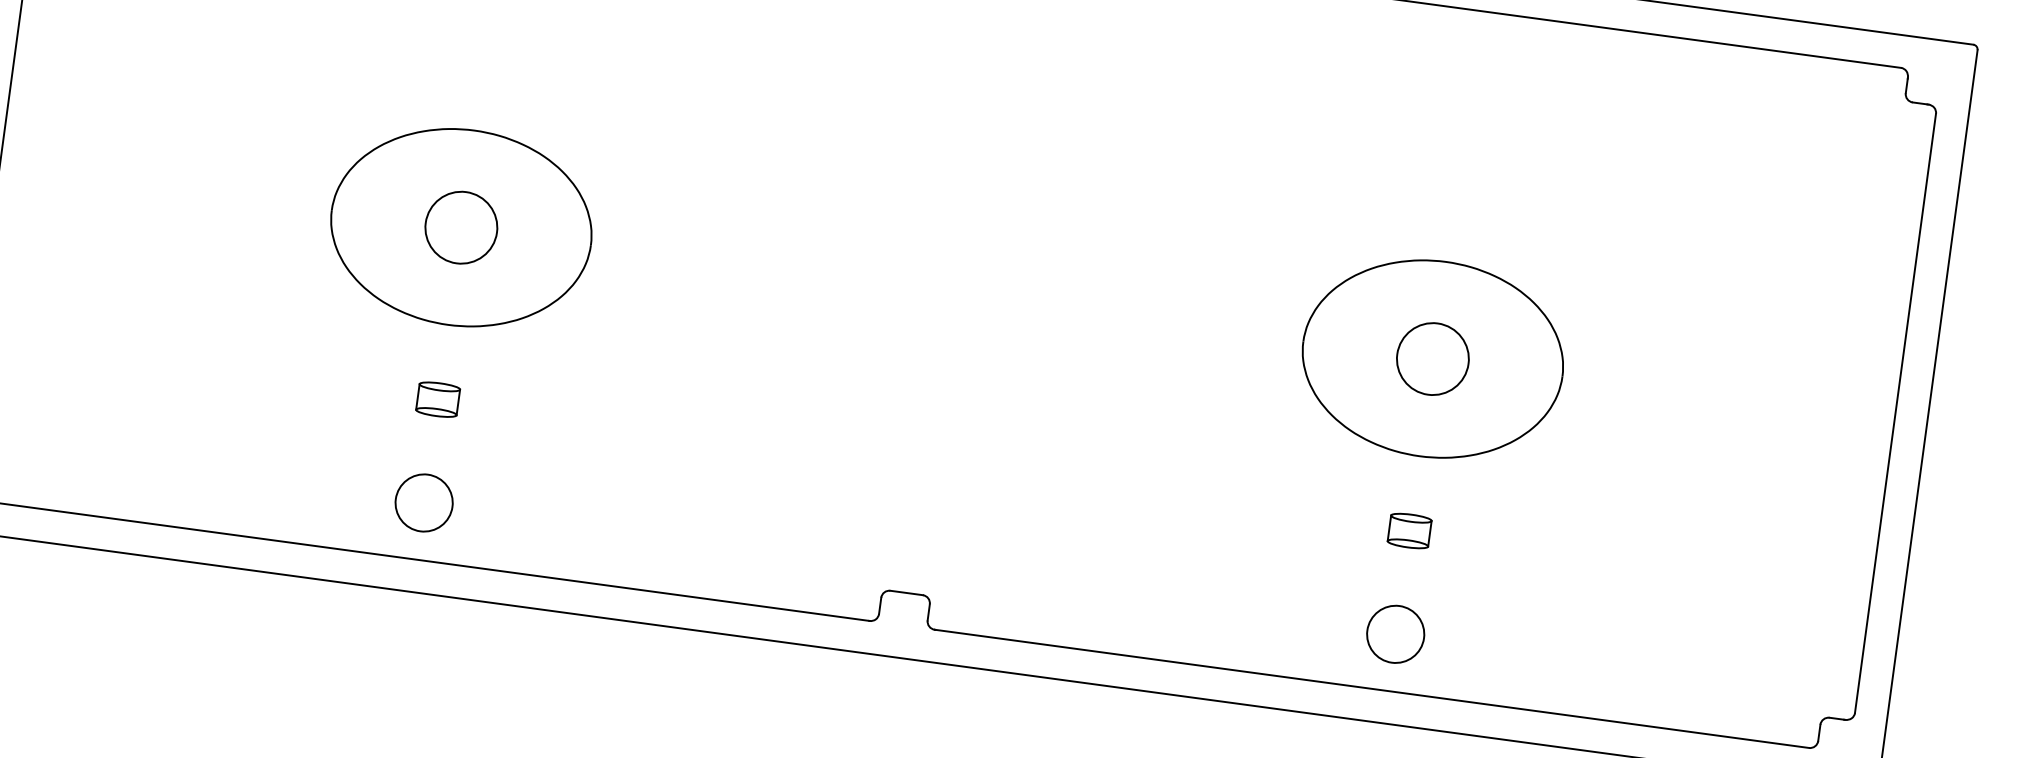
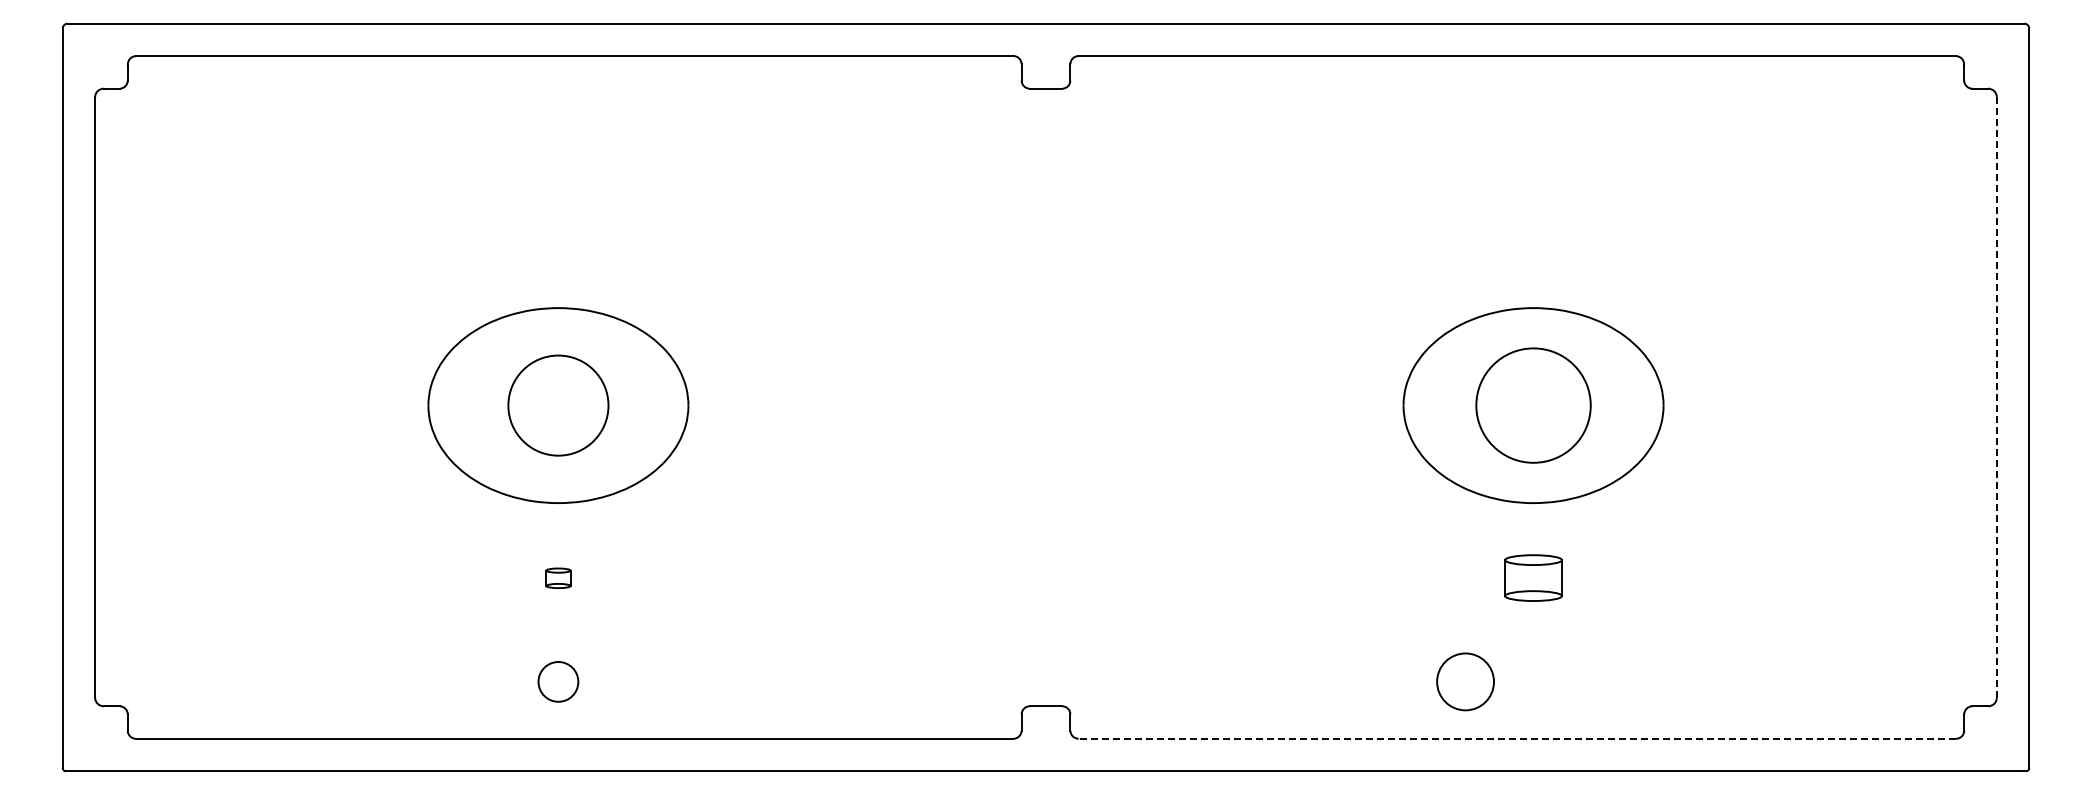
circle: (461, 227) -> (558, 405), size x1.4
circle: (1432, 358) -> (1533, 405), size x1.6
part: (438, 399) -> (558, 578), size x0.6
line: (1895, 413) -> (1996, 397), solid -> dashed
circle: (424, 502) -> (558, 681), size x0.7
part: (1409, 531) -> (1533, 578), size x1.4
circle: (1395, 633) -> (1465, 681), moved
line: (1372, 688) -> (1517, 738), solid -> dashed

